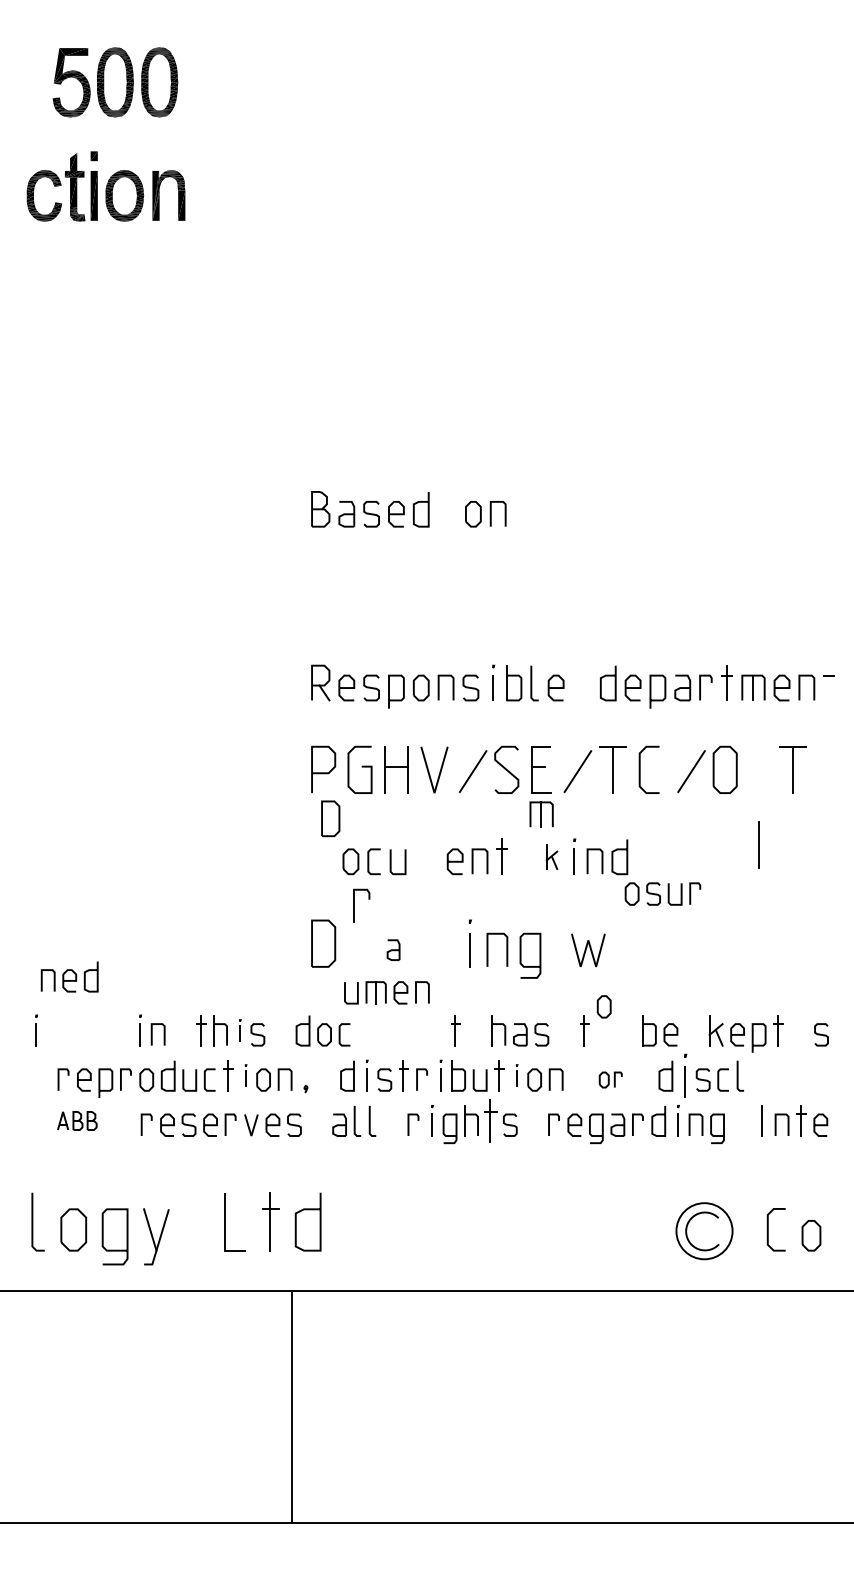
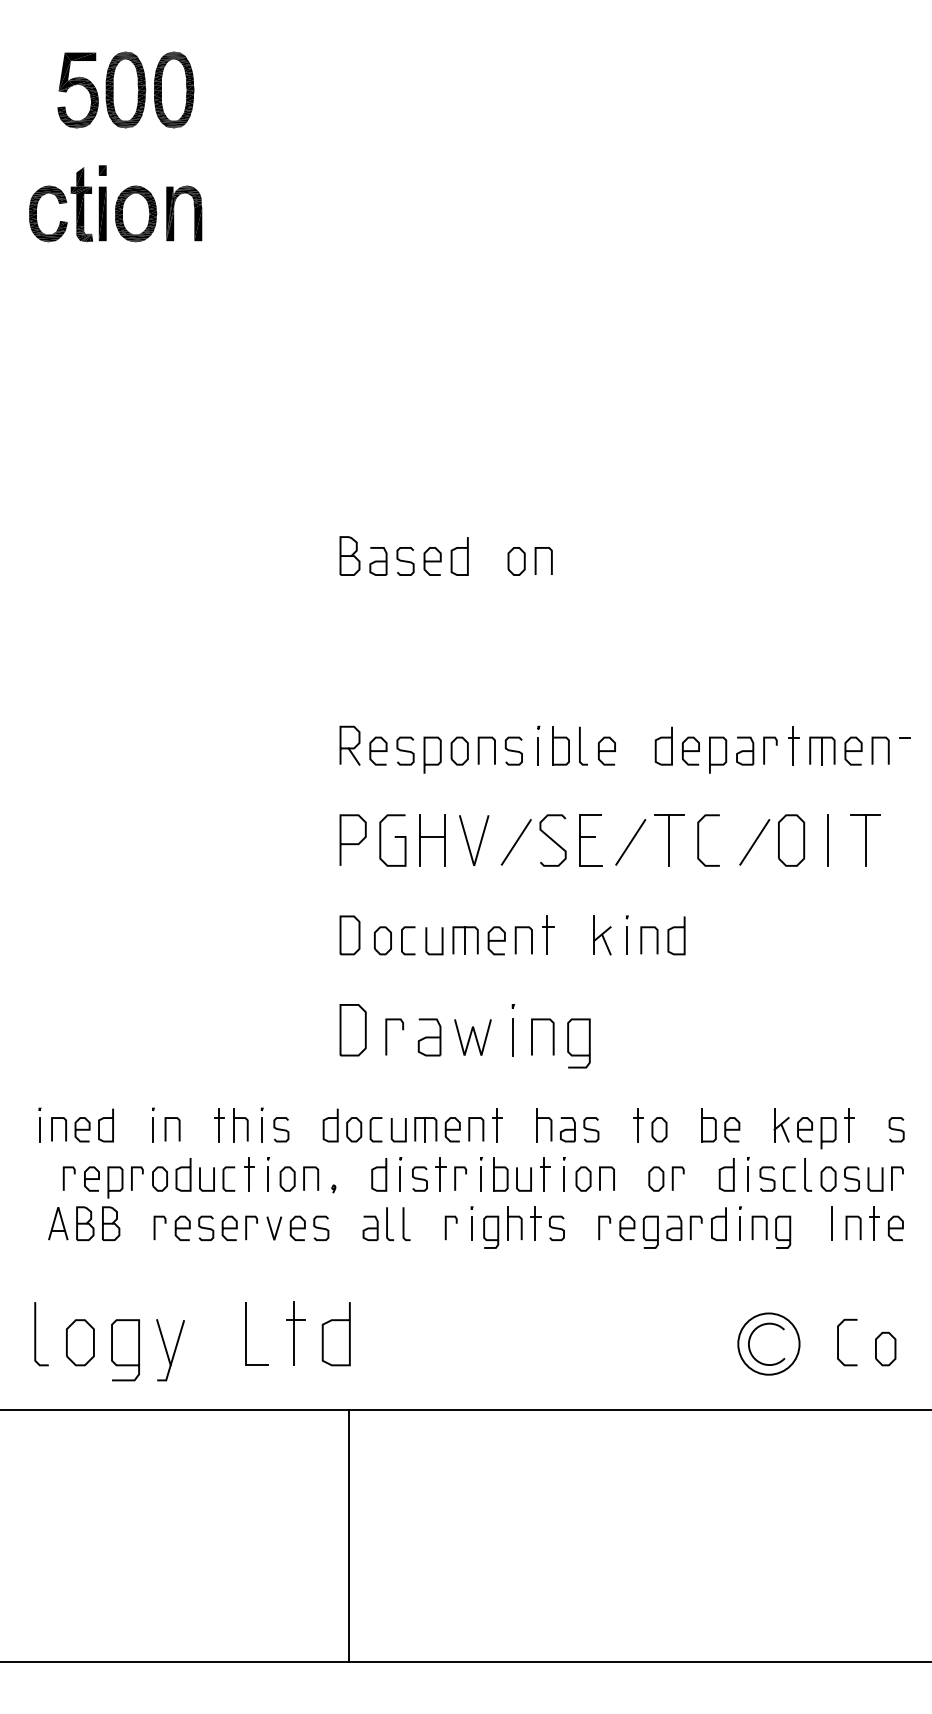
part: (541, 814) -> (465, 940), moved
part: (330, 818) -> (349, 935), moved
line: (758, 844) -> (827, 840), moved
part: (551, 856) -> (601, 935), size x1.43
part: (662, 893) -> (861, 1178), moved
line: (354, 905) -> (386, 1036), moved
part: (393, 949) -> (429, 1036), size x1.67
line: (586, 950) -> (470, 1037), moved
part: (69, 976) -> (82, 1124), moved
part: (386, 992) -> (437, 1129), moved
part: (603, 1006) -> (658, 1129), moved
part: (240, 1030) -> (262, 1124), size x1.43
part: (245, 1075) -> (267, 1174), size x1.43
part: (516, 1075) -> (563, 1174), size x1.43
part: (685, 1075) -> (748, 1174), size x0.71
part: (610, 1079) -> (666, 1178), size x1.43
part: (77, 1120) -> (84, 1223), size x1.67
part: (490, 1120) -> (535, 1223), size x0.71
line: (292, 1406) -> (349, 1535), moved

